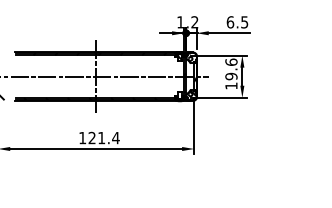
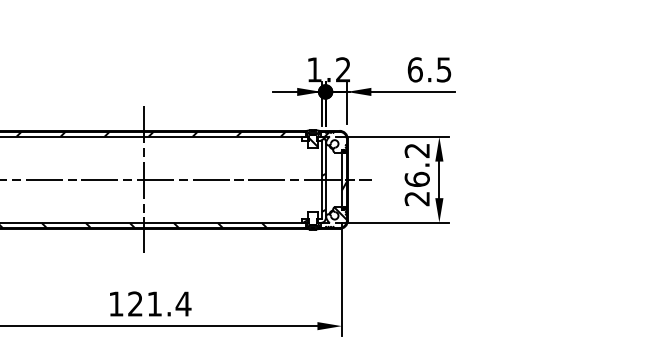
text: (231, 73) -> (417, 173), 19.6 -> 26.2

